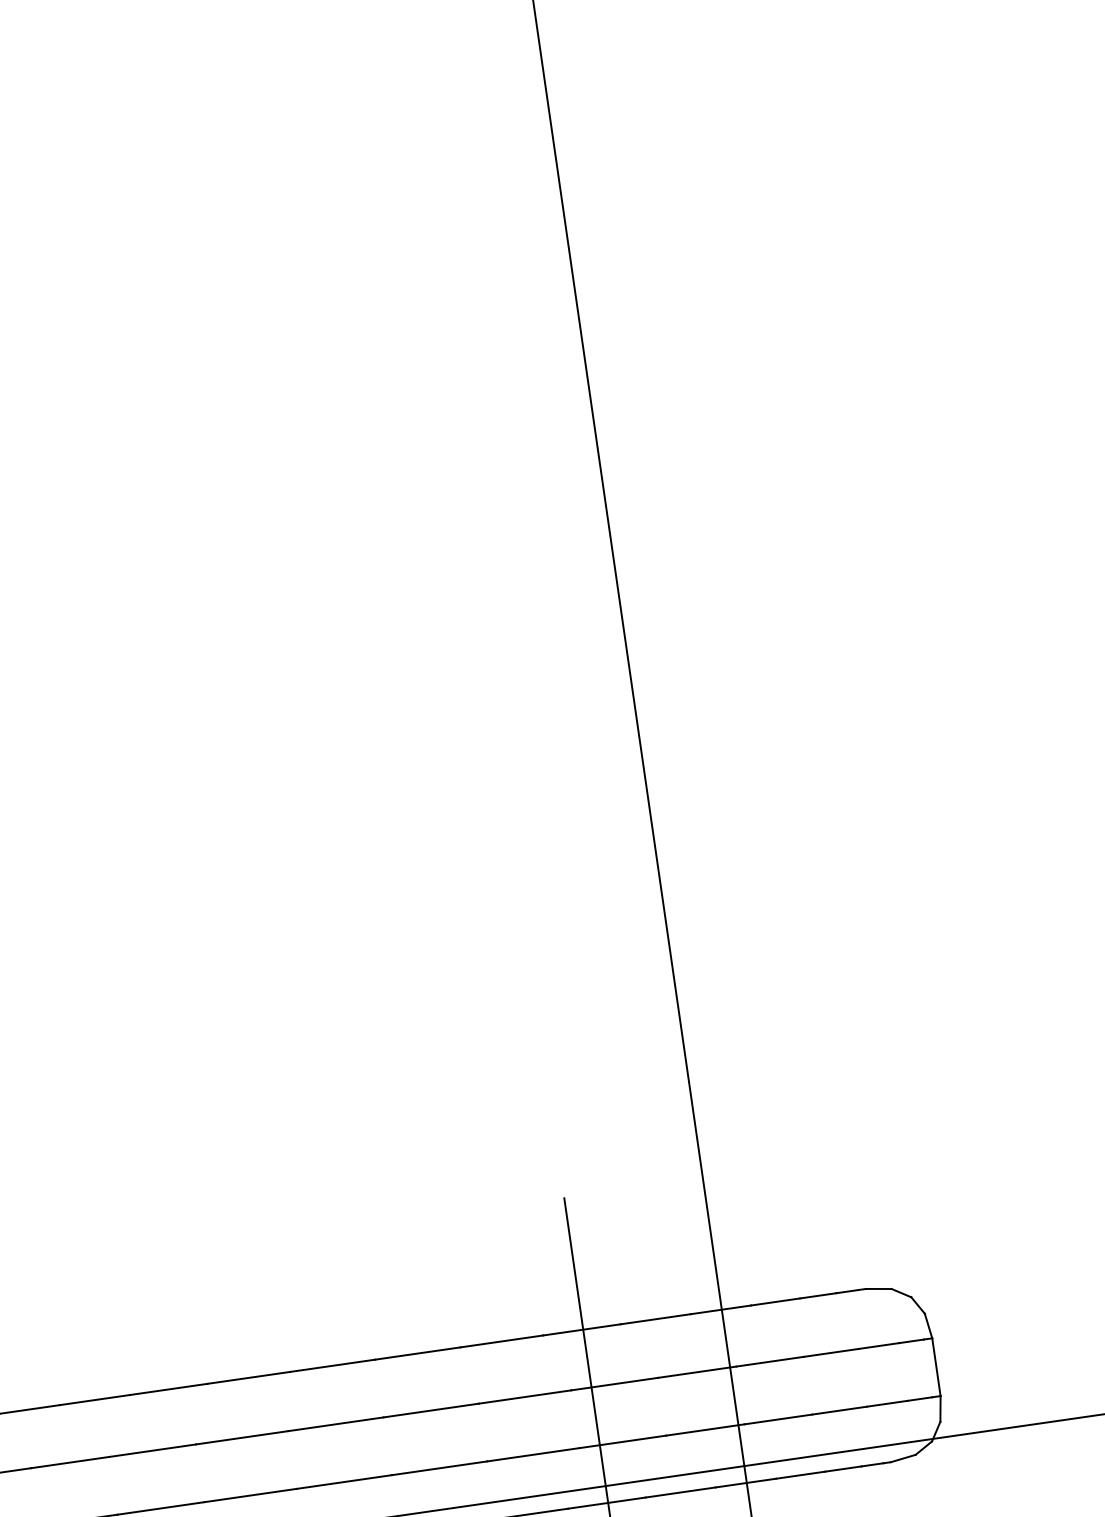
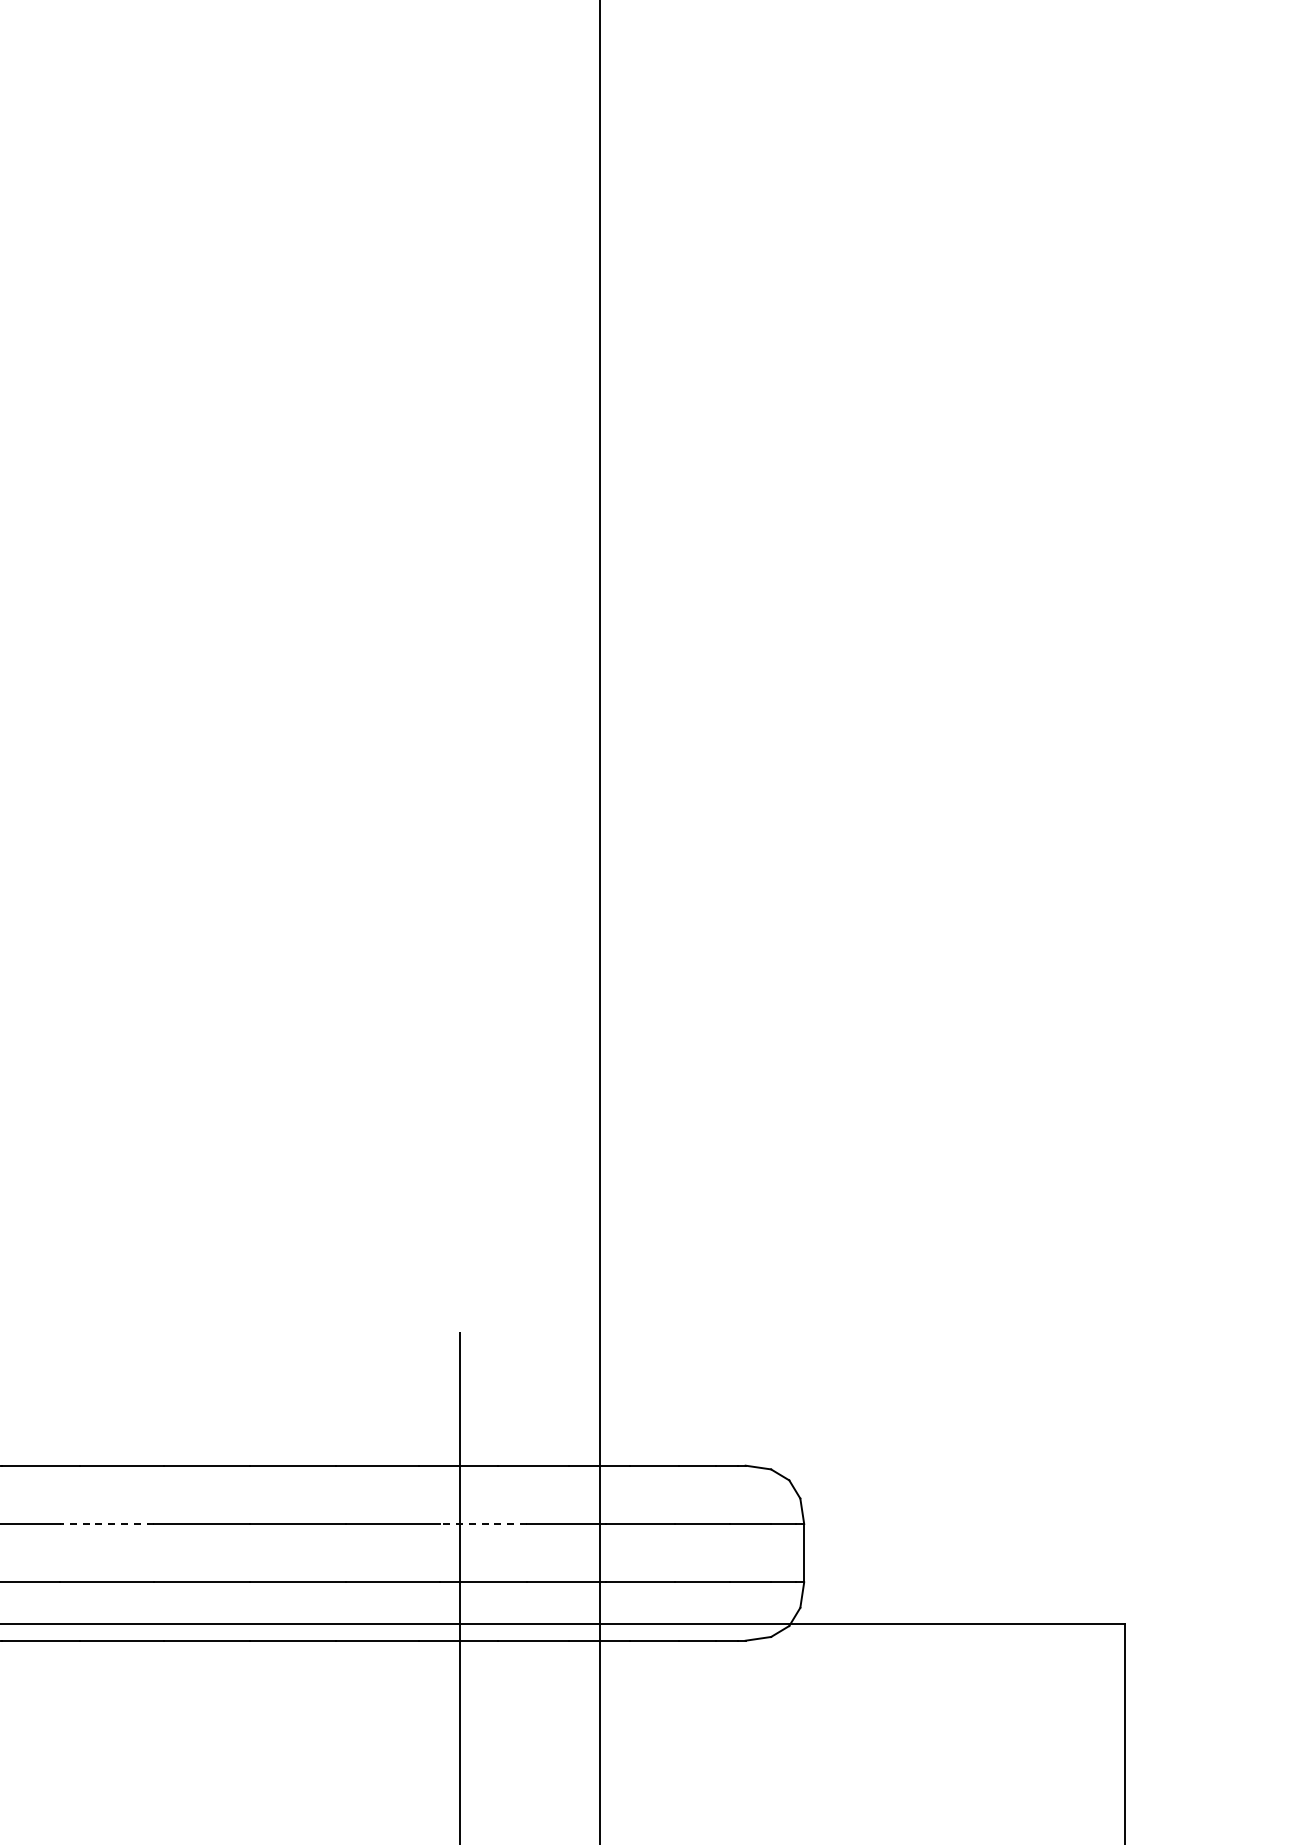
line: (614, 1384) -> (483, 1524), solid -> dashed
line: (242, 1438) -> (107, 1524), solid -> dashed

